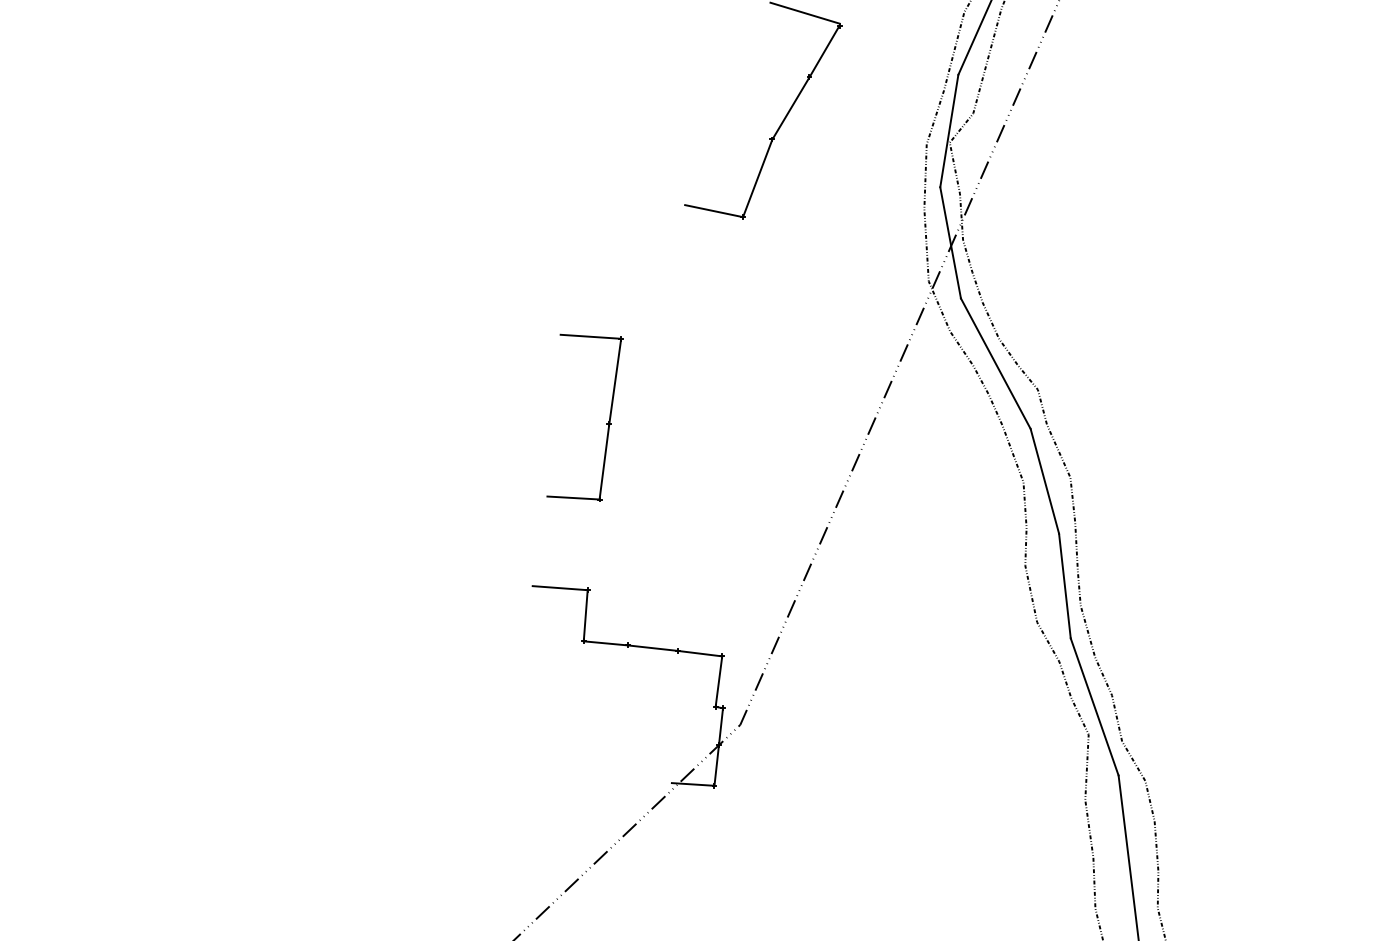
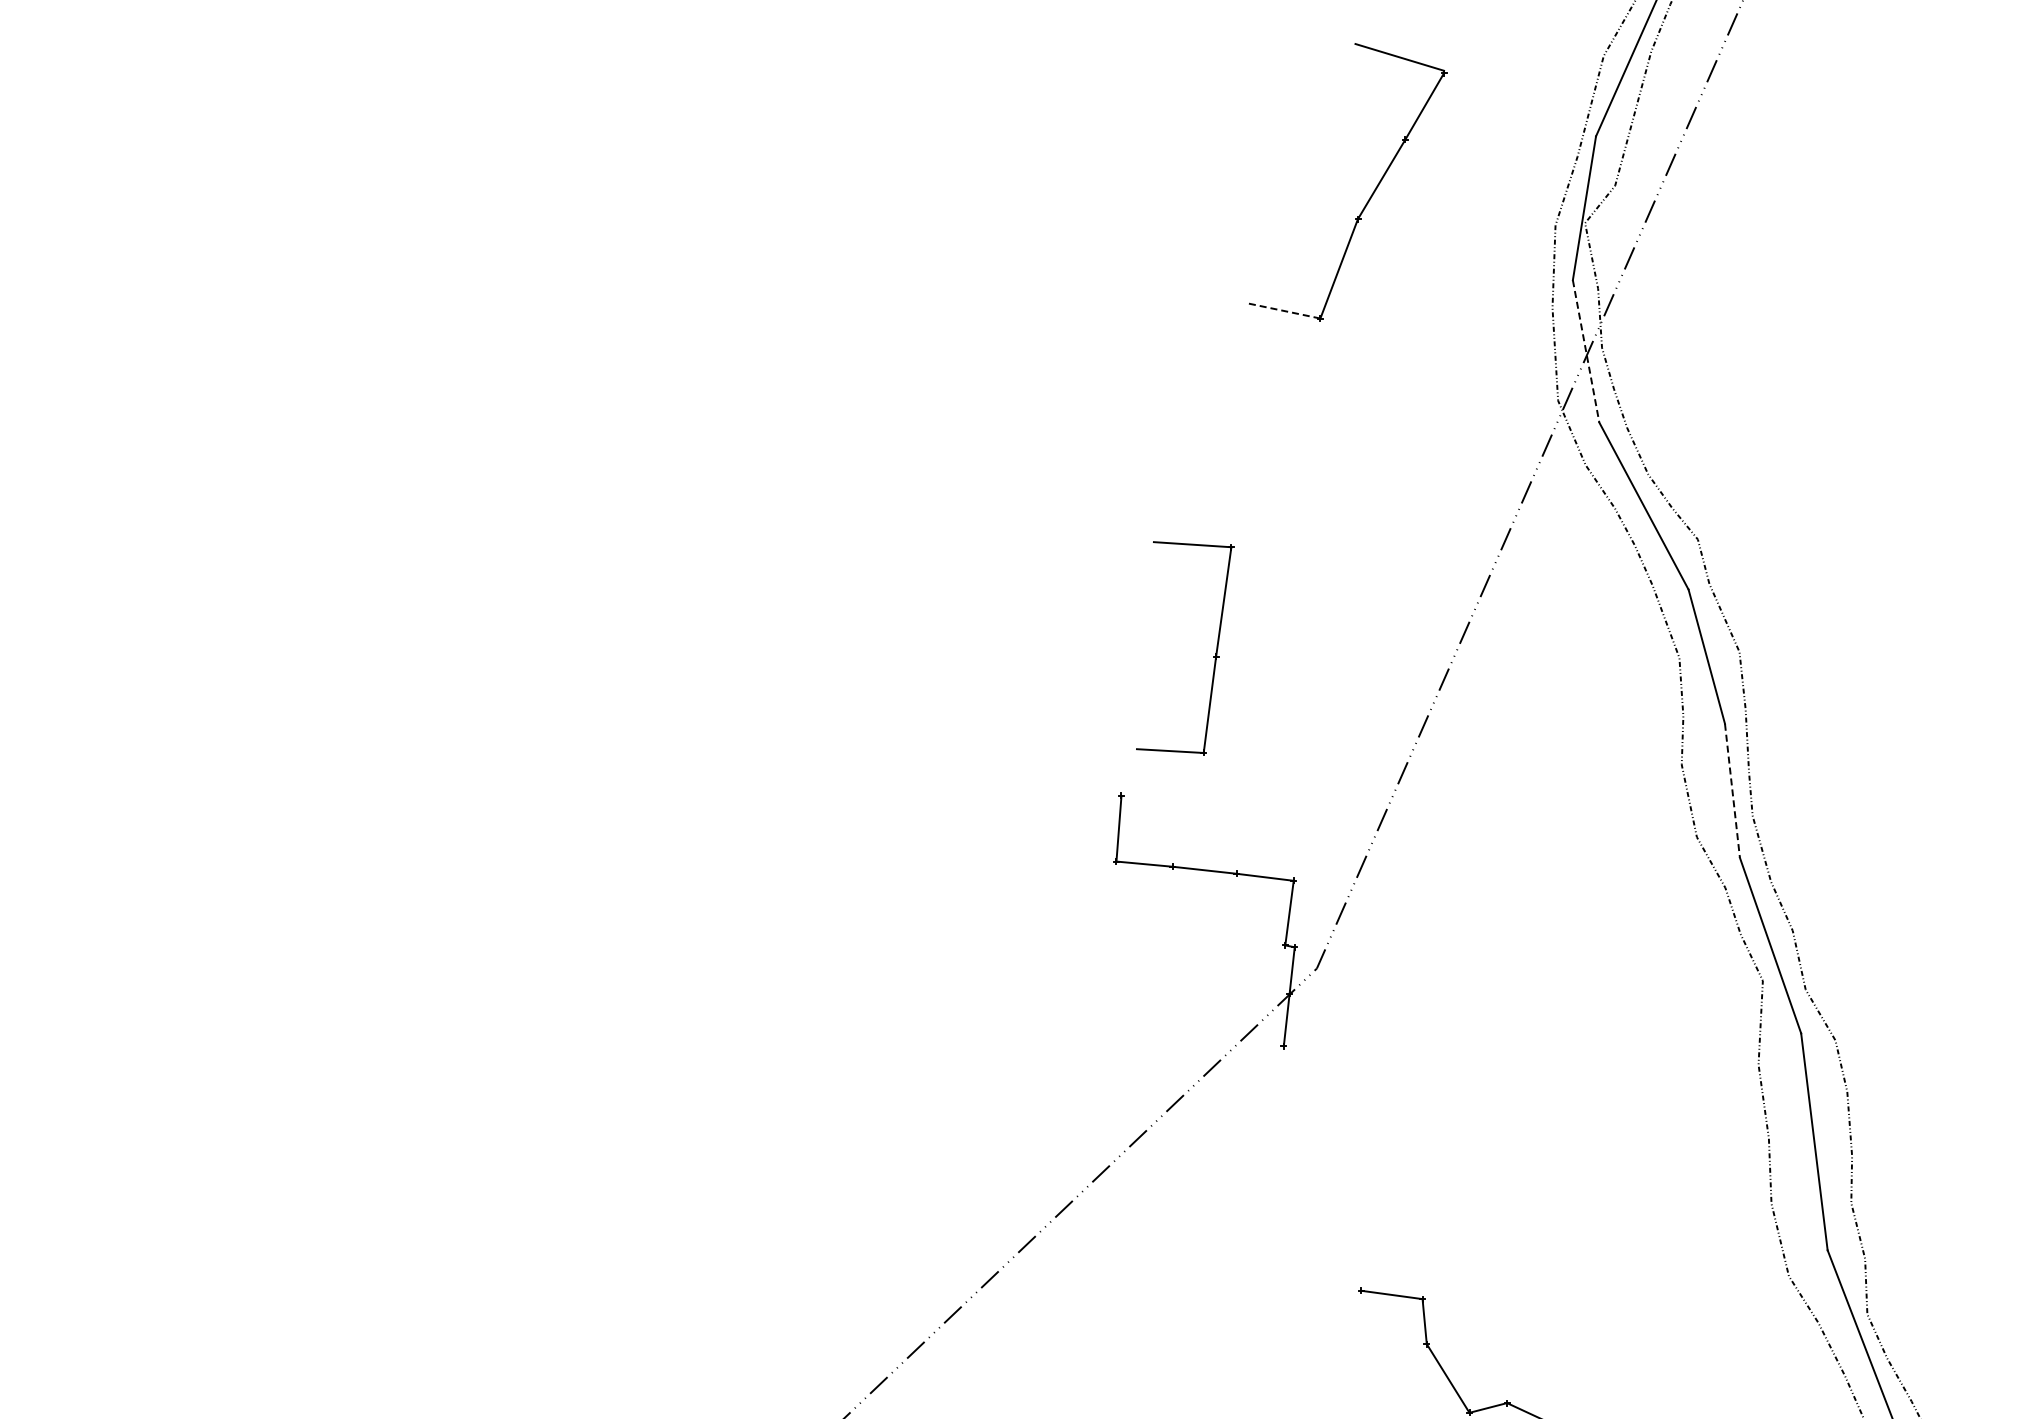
line: (714, 210) -> (1283, 310), solid -> dashed
line: (950, 242) -> (1586, 351), solid -> dashed
part: (607, 424) -> (1213, 656), moved
line: (1064, 586) -> (1732, 791), solid -> dashed
line: (558, 587) -> (1084, 792), removed
line: (692, 784) -> (1255, 1044), removed

